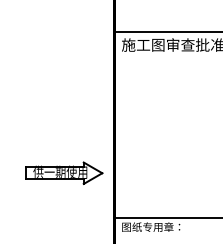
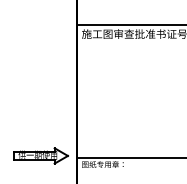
part: (63, 172) -> (40, 155), moved

